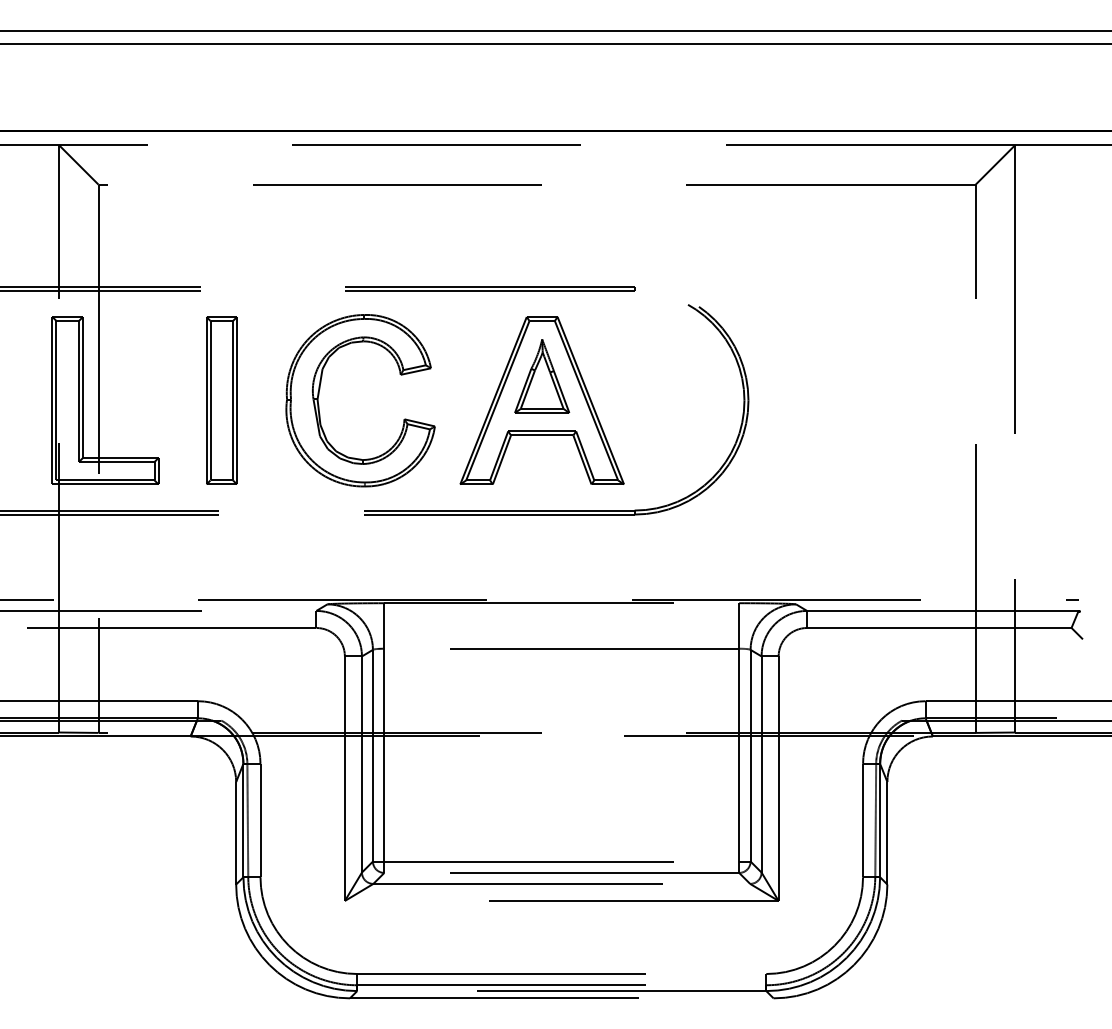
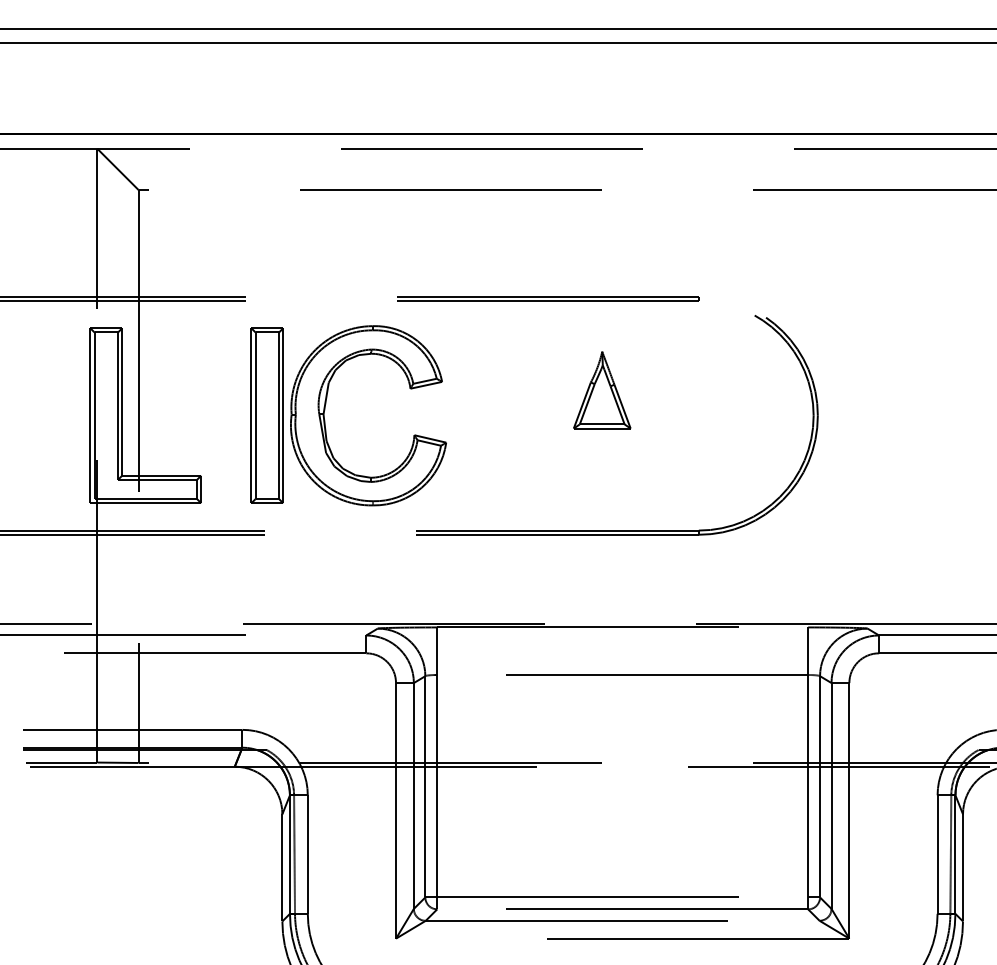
part: (319, 395) -> (325, 410), moved
part: (541, 400) -> (601, 415), removed

